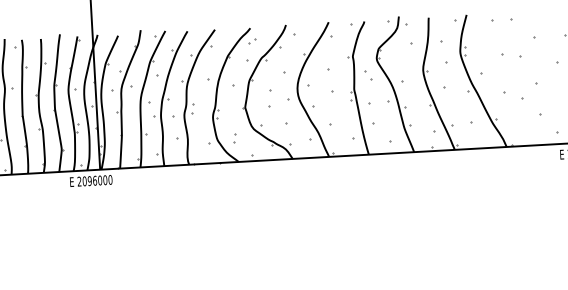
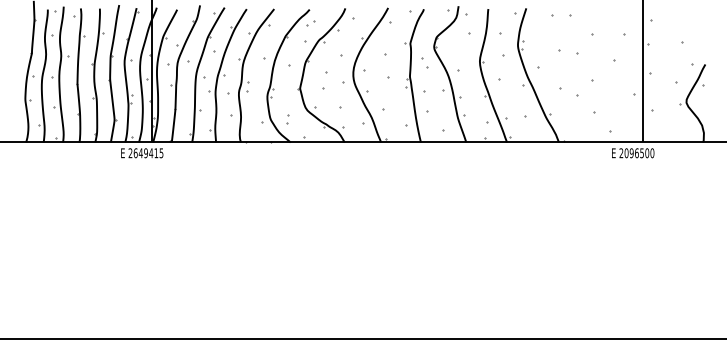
text: (97, 180) -> (148, 153), 2096000 -> 2649415

